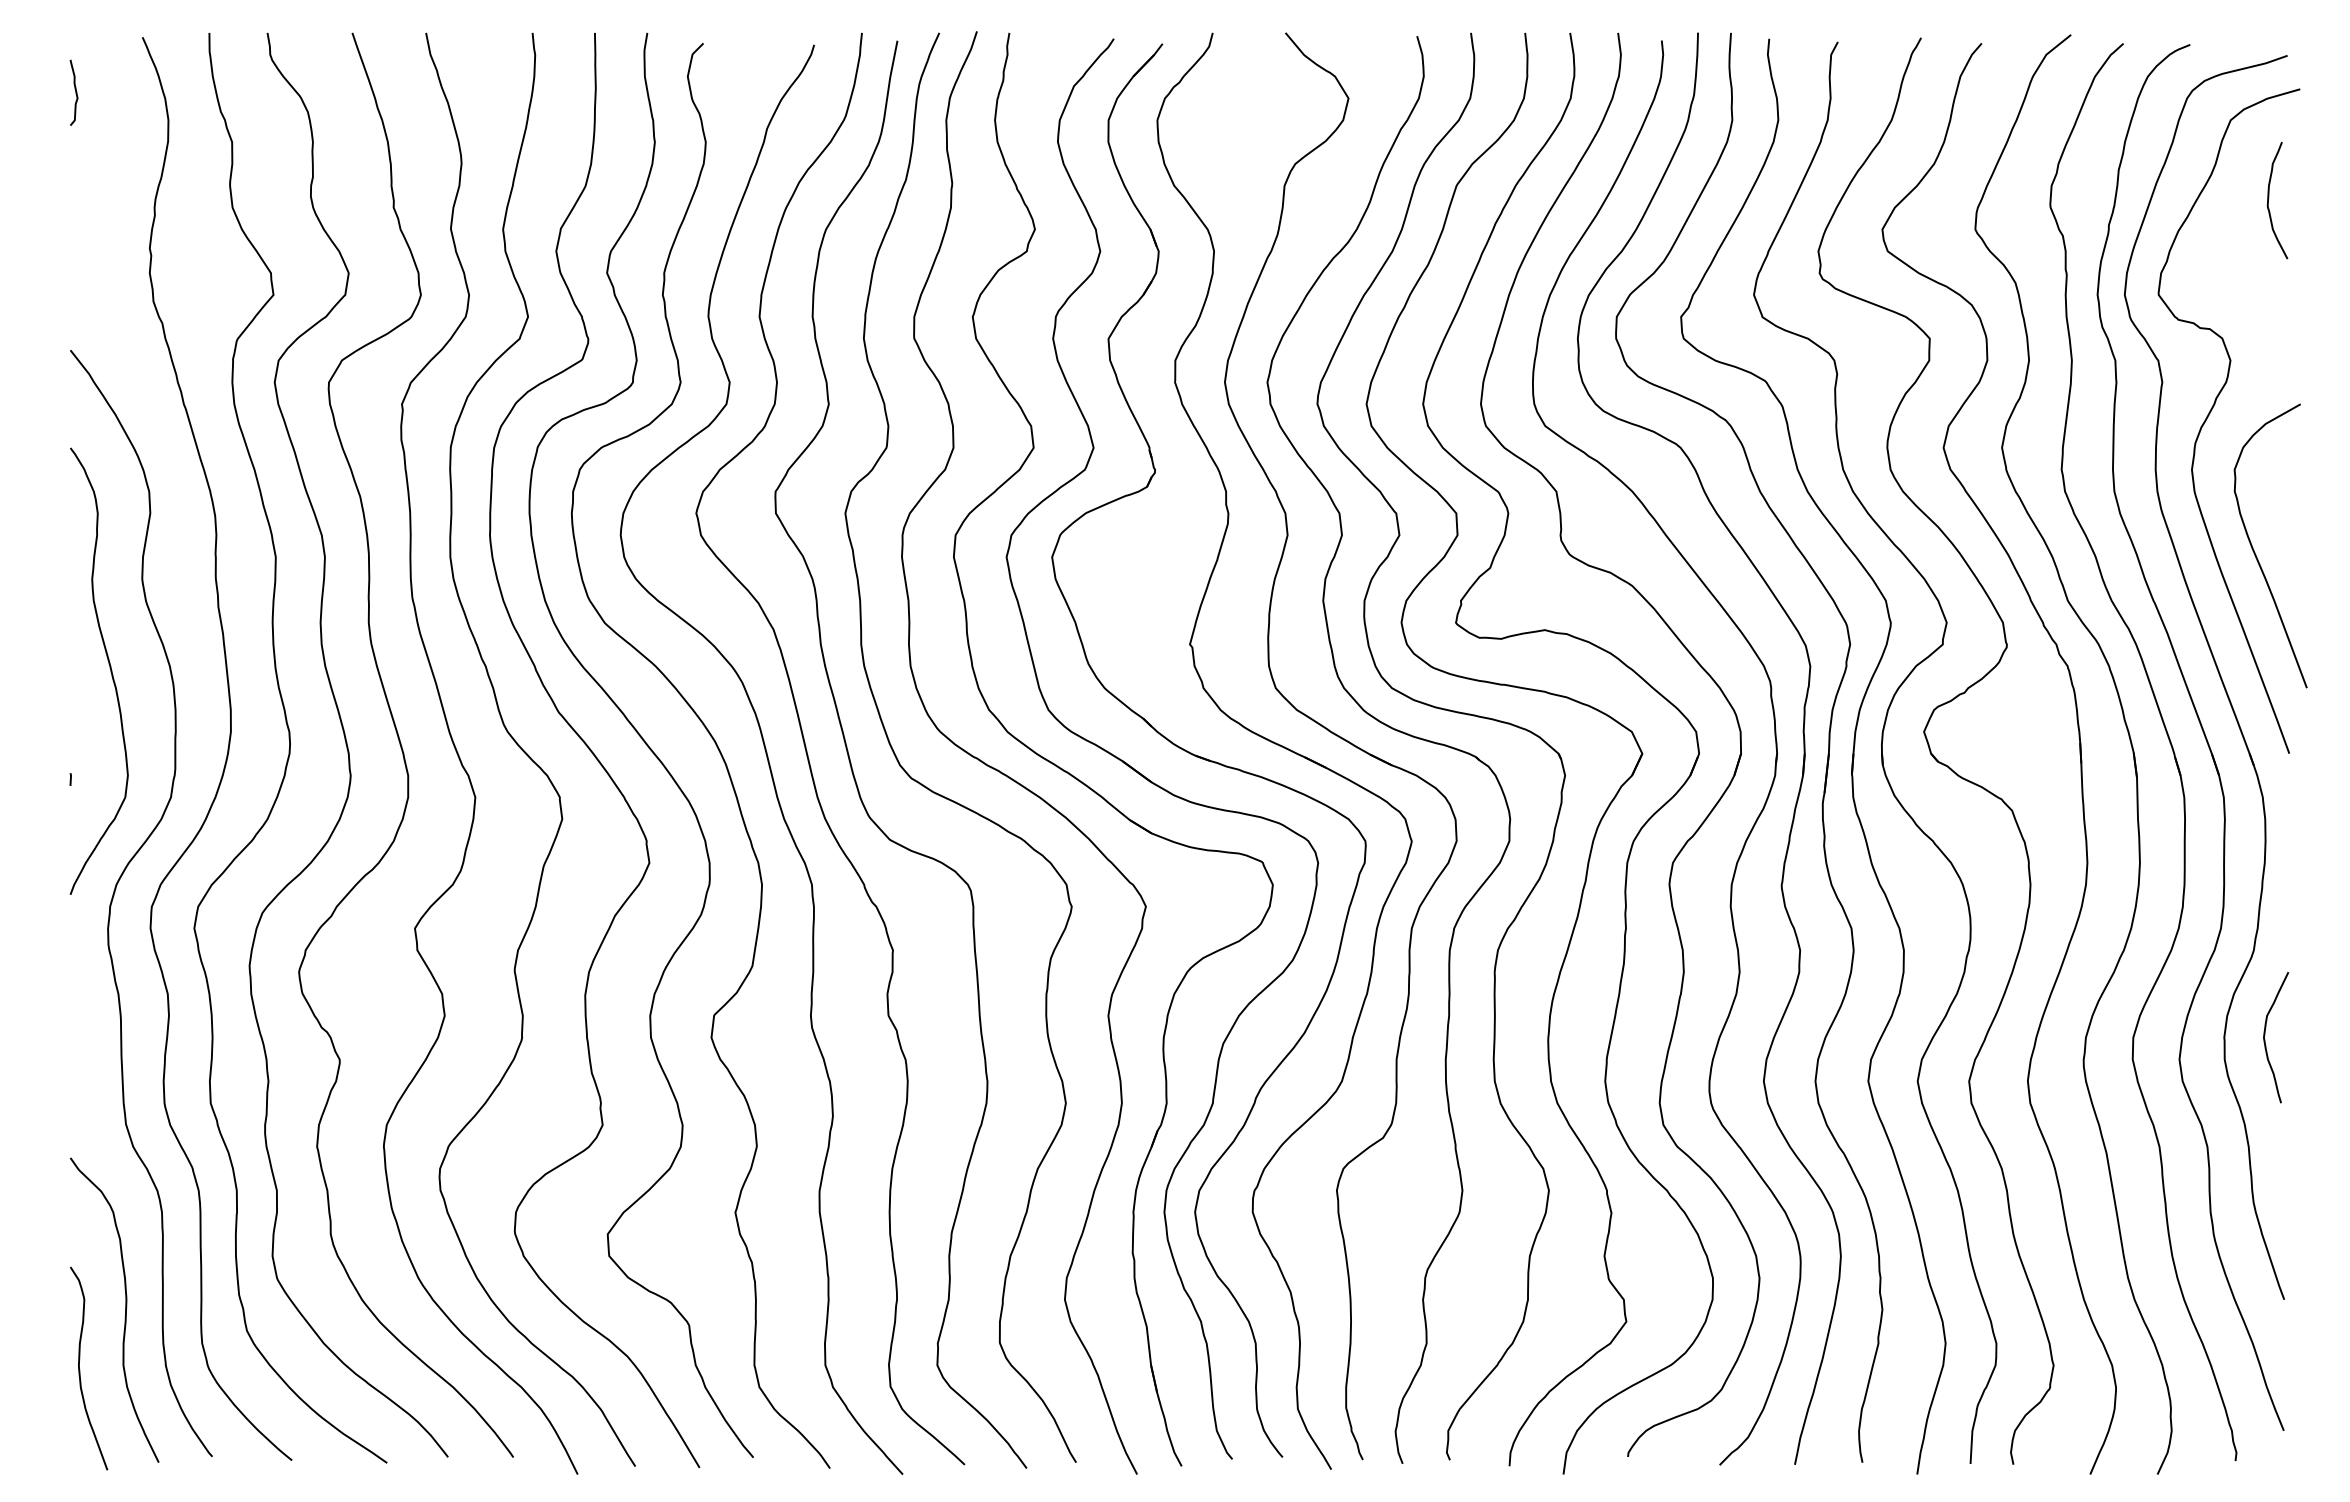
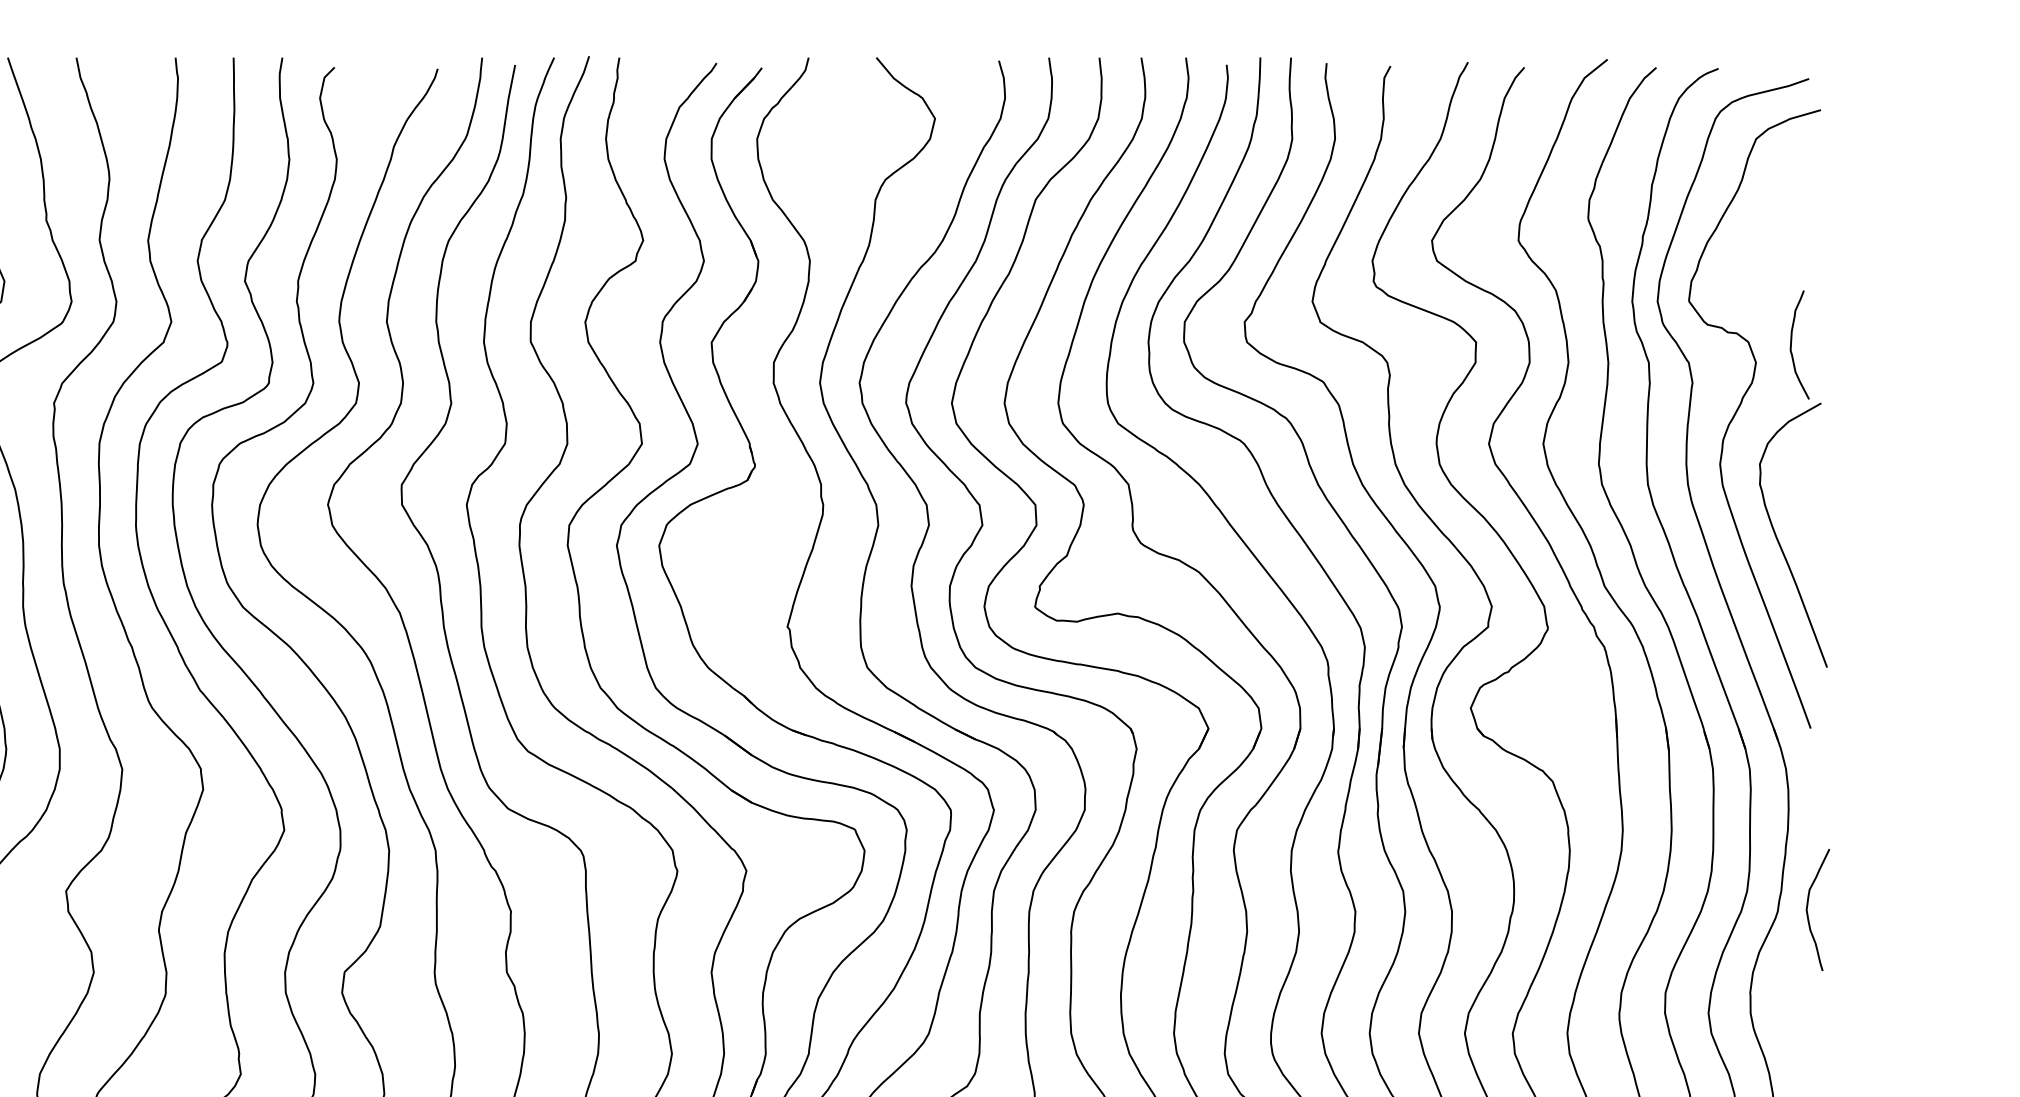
curve: (2269, 198) -> (1792, 343), moved
curve: (2265, 1035) -> (1808, 908), moved

